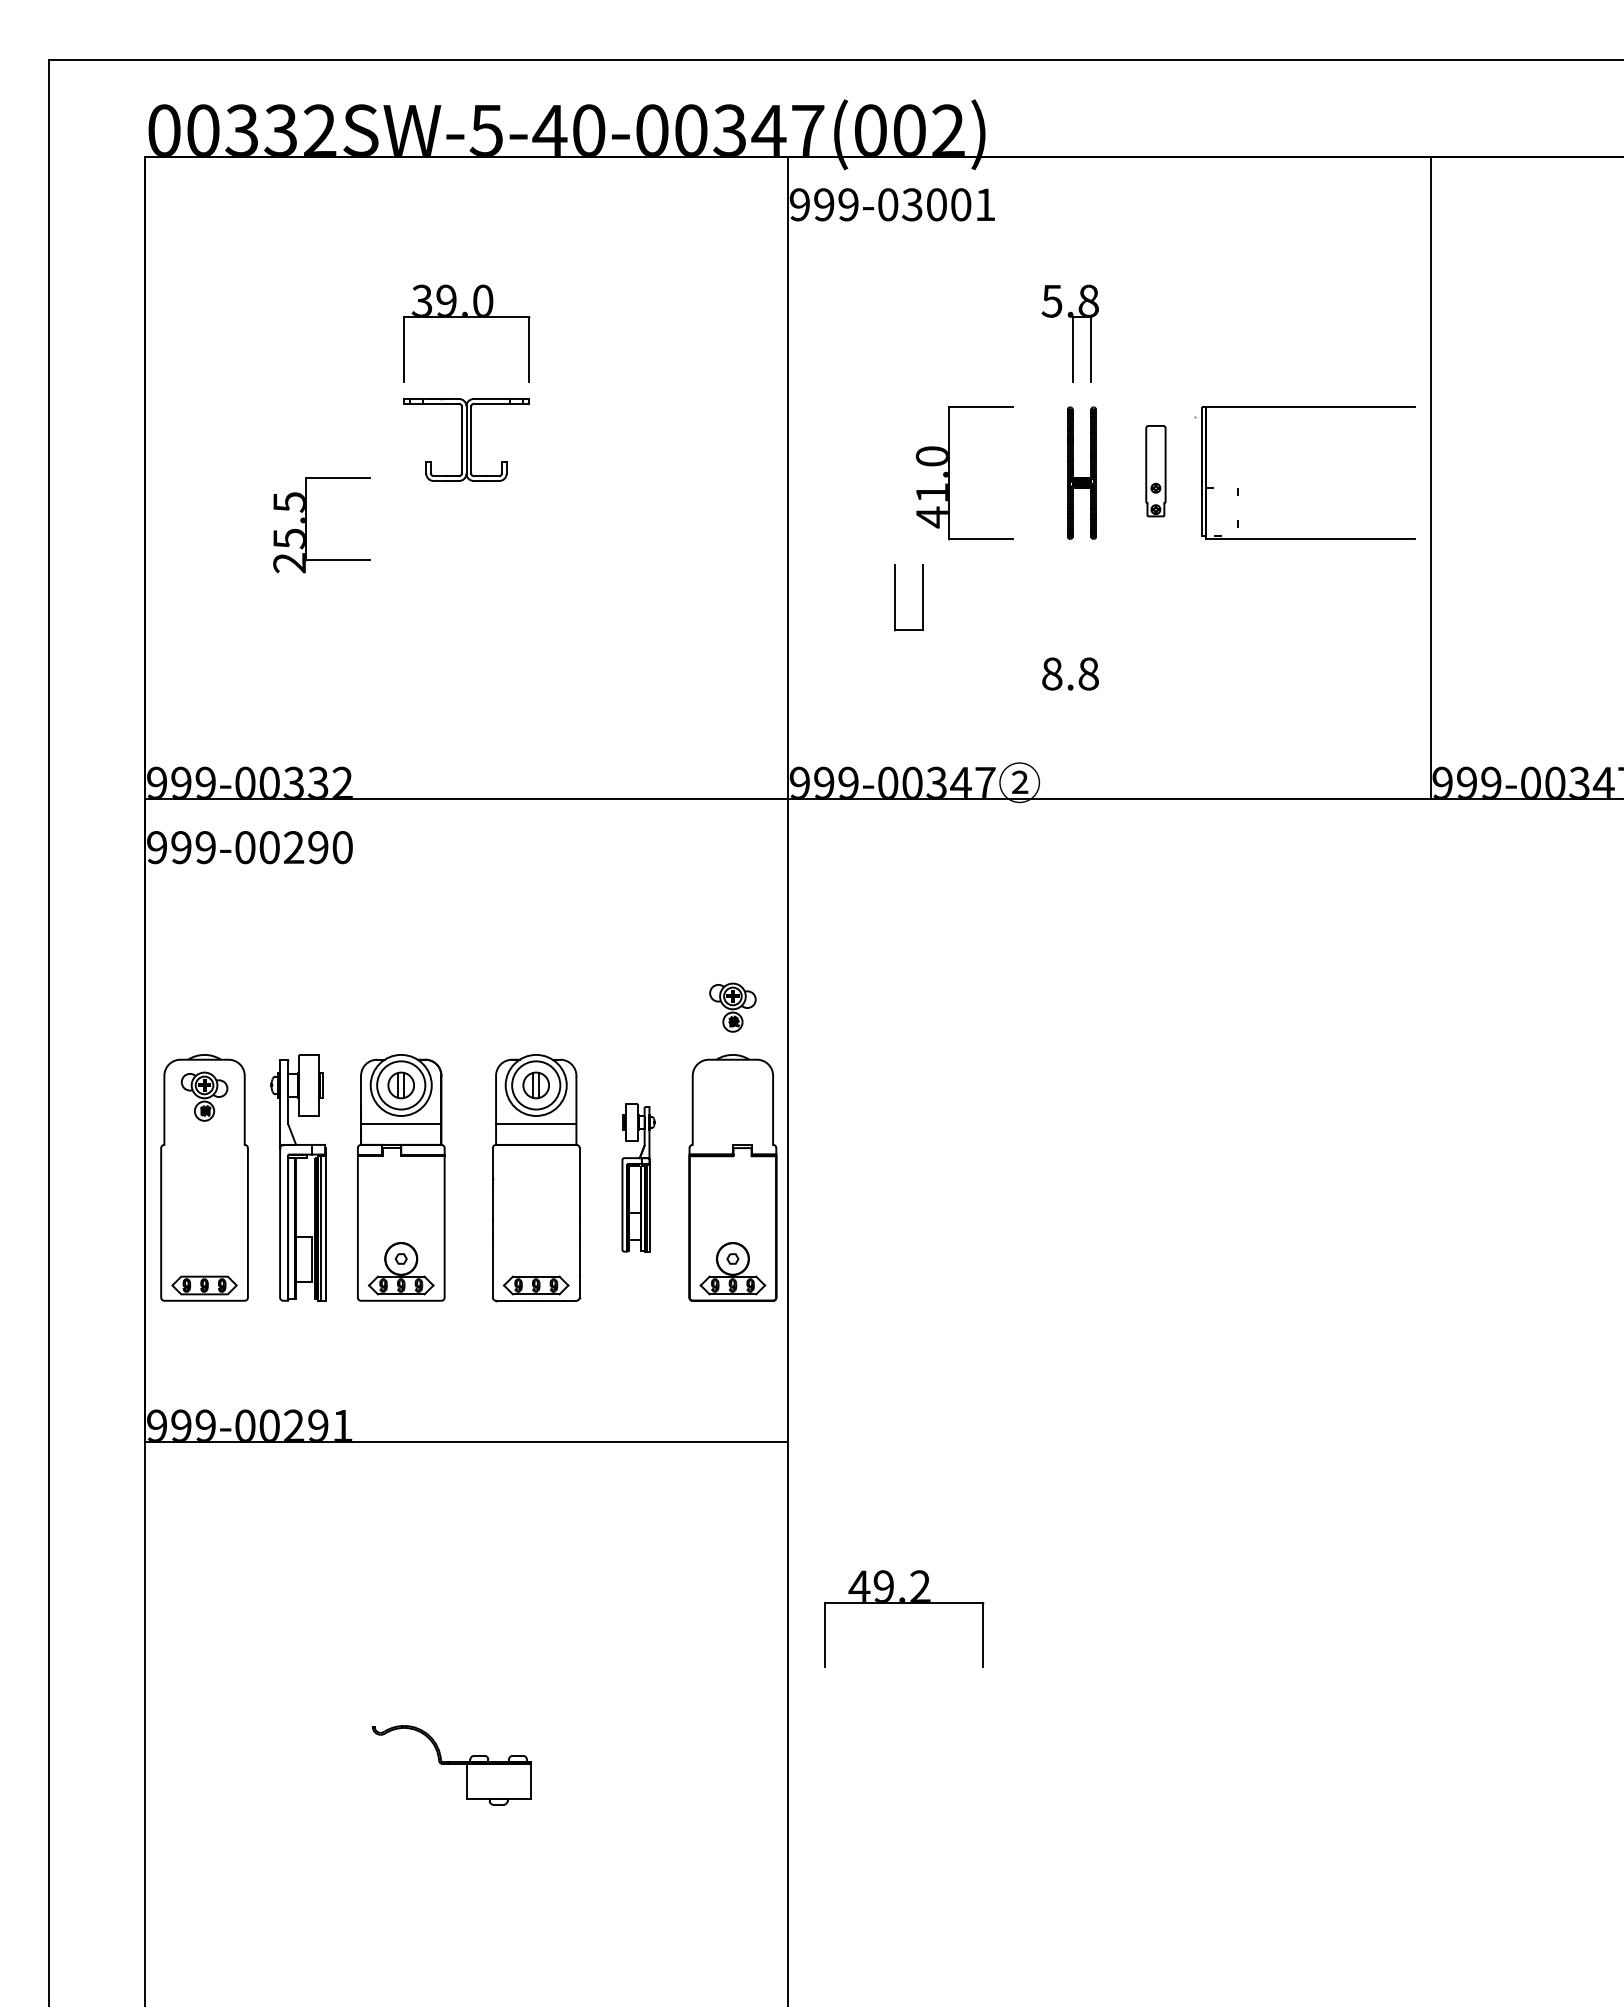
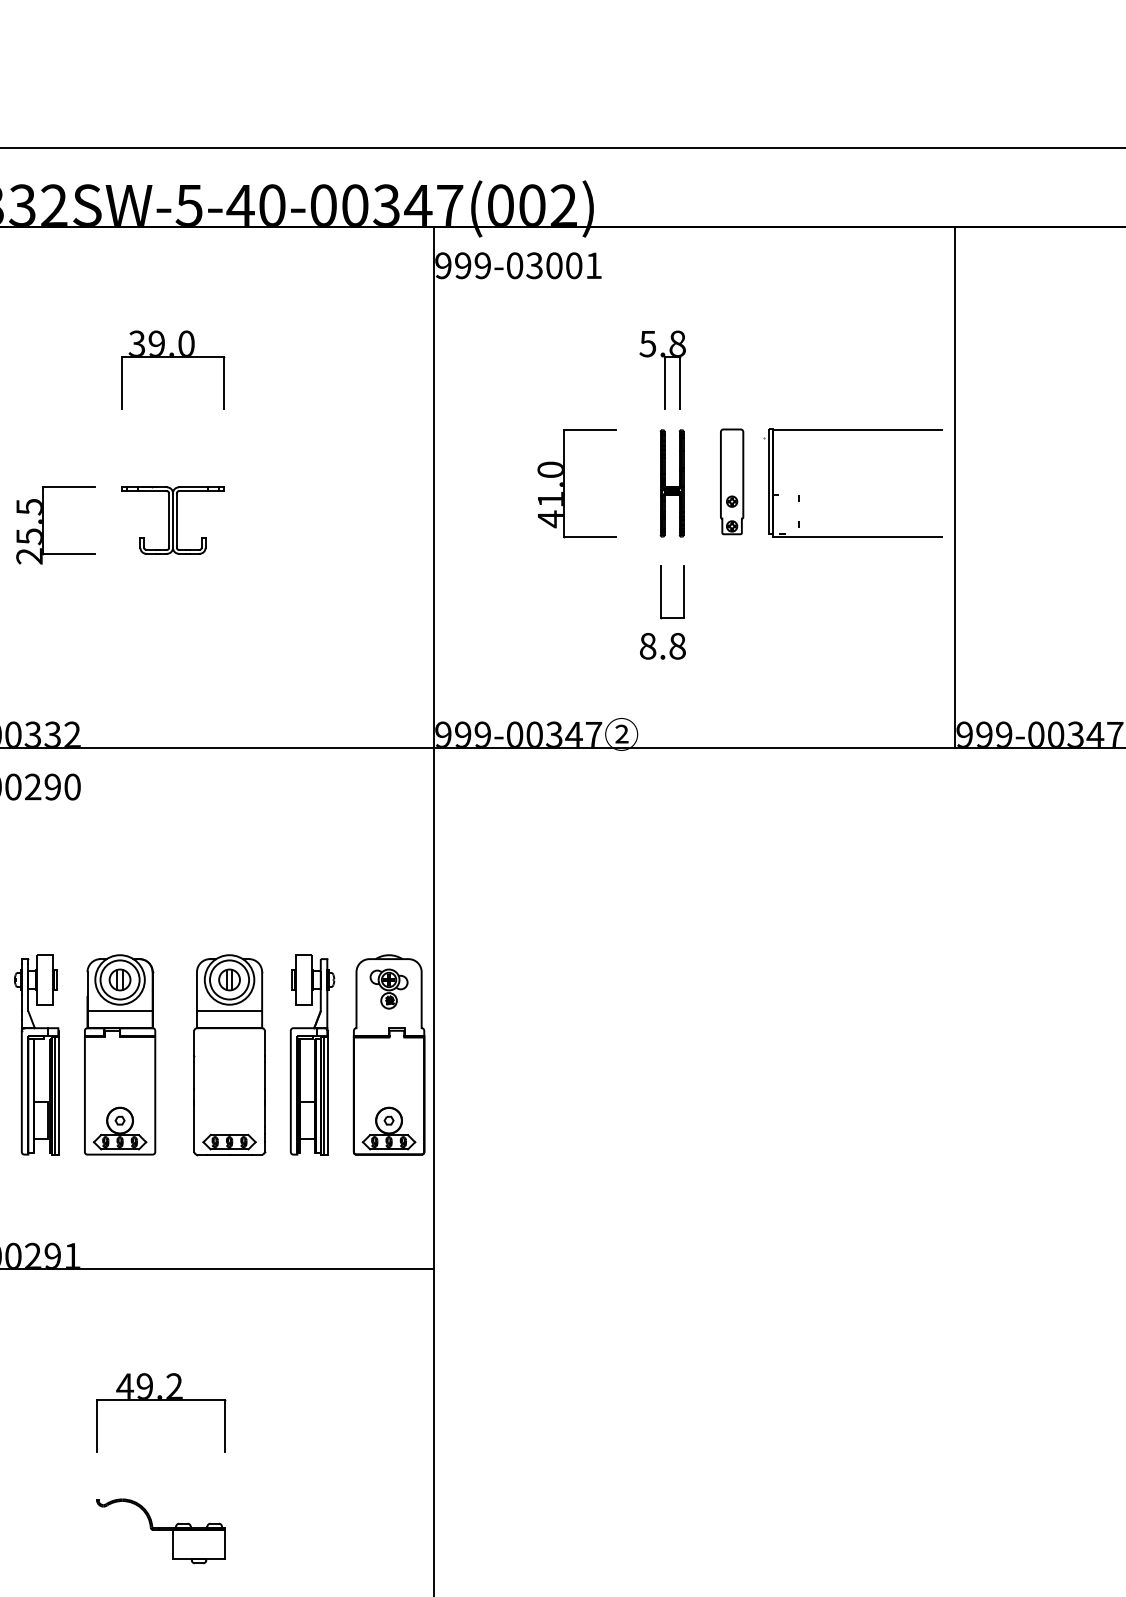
part: (466, 439) -> (173, 520), moved
part: (1155, 470) -> (731, 481), size x1.43
part: (895, 597) -> (661, 591), moved
part: (732, 1007) -> (388, 988), moved
part: (638, 1177) -> (312, 1054), size x1.67
part: (904, 1603) -> (161, 1400), moved

